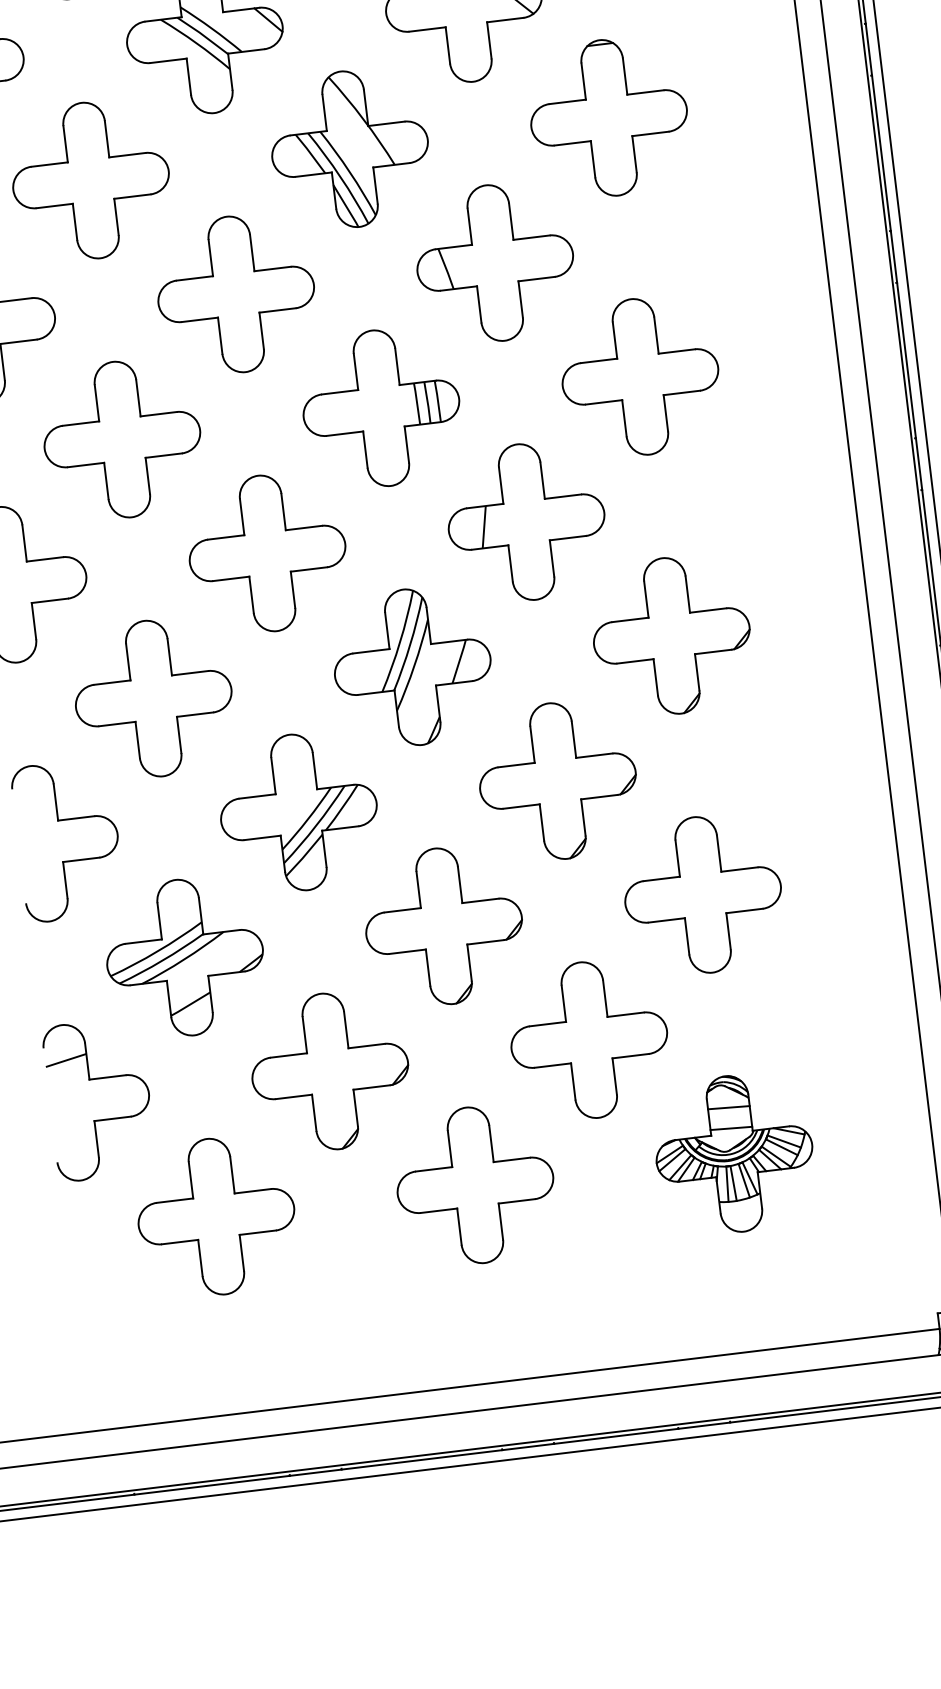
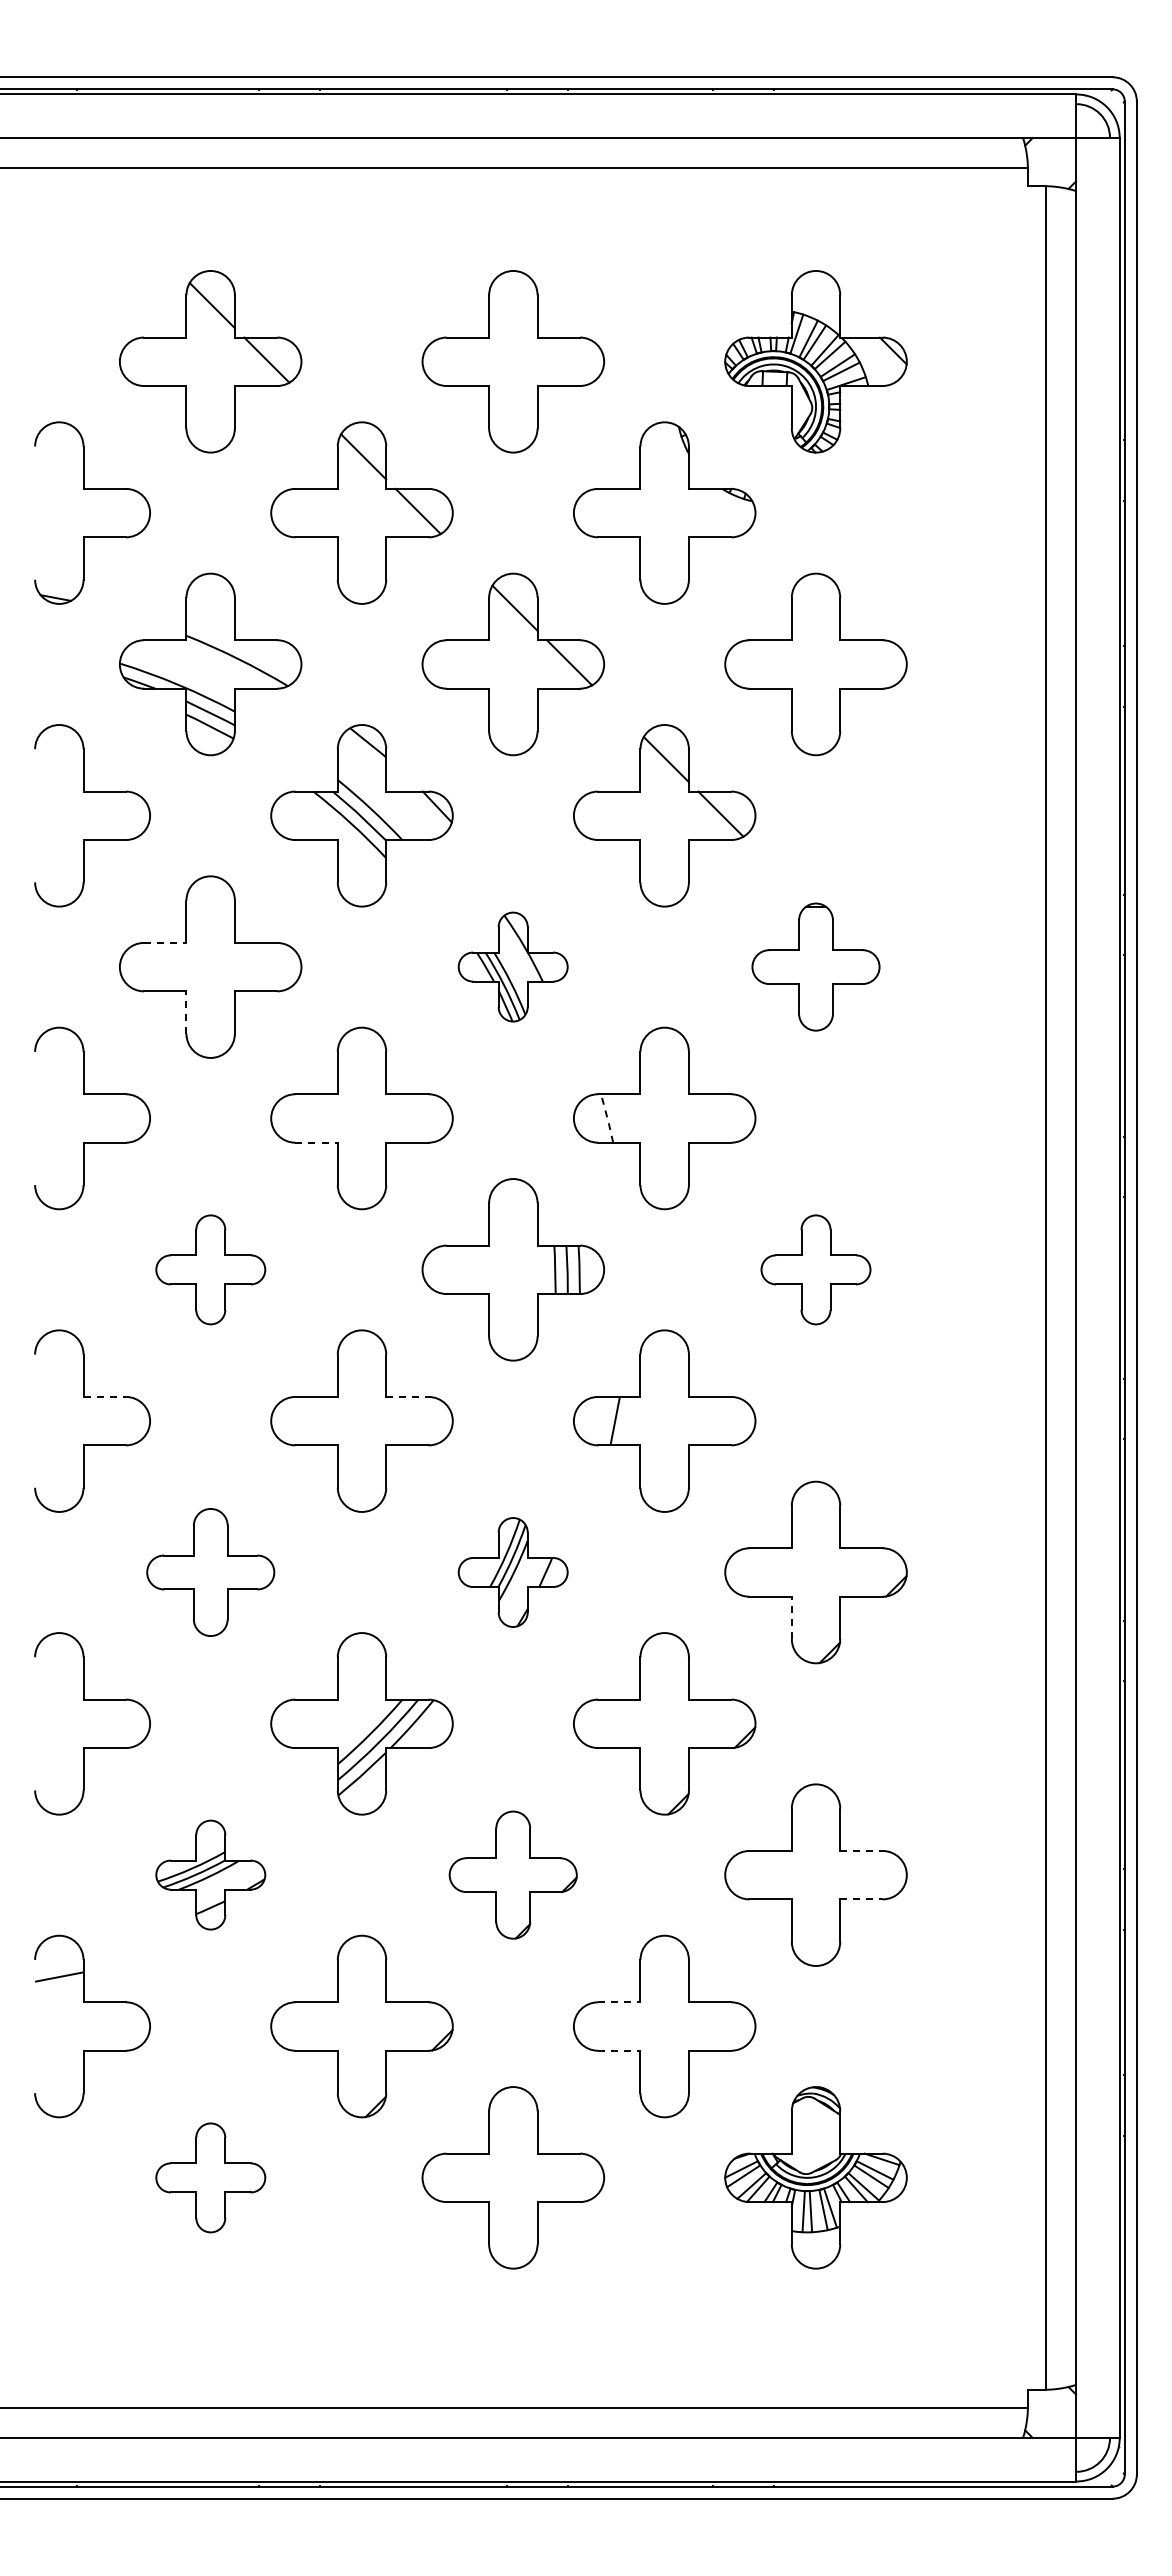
part: (608, 117) -> (815, 966), size x0.7
part: (349, 148) -> (512, 966), size x0.6
line: (49, 164) -> (165, 942), solid -> dashed
line: (75, 221) -> (186, 1012), solid -> dashed
line: (446, 269) -> (607, 1119), solid -> dashed
line: (200, 319) -> (317, 1142), solid -> dashed
part: (639, 376) -> (815, 1269), size x0.6
part: (122, 439) -> (210, 1269), size x0.6
line: (303, 527) -> (407, 1396), solid -> dashed
line: (45, 558) -> (105, 1396), solid -> dashed
part: (412, 667) -> (512, 1572), size x0.6
line: (655, 676) -> (791, 1617), solid -> dashed
part: (153, 698) -> (210, 1572), size x0.7
line: (739, 869) -> (861, 1850), solid -> dashed
line: (744, 911) -> (861, 1899), solid -> dashed
part: (443, 925) -> (512, 1874), size x0.7
part: (184, 957) -> (210, 1874), size x0.6
line: (548, 1024) -> (619, 2002), solid -> dashed
line: (553, 1065) -> (619, 2050), solid -> dashed
line: (728, 1107) -> (815, 2123), removed
line: (730, 1128) -> (815, 2147), removed
part: (216, 1216) -> (210, 2177), size x0.6

